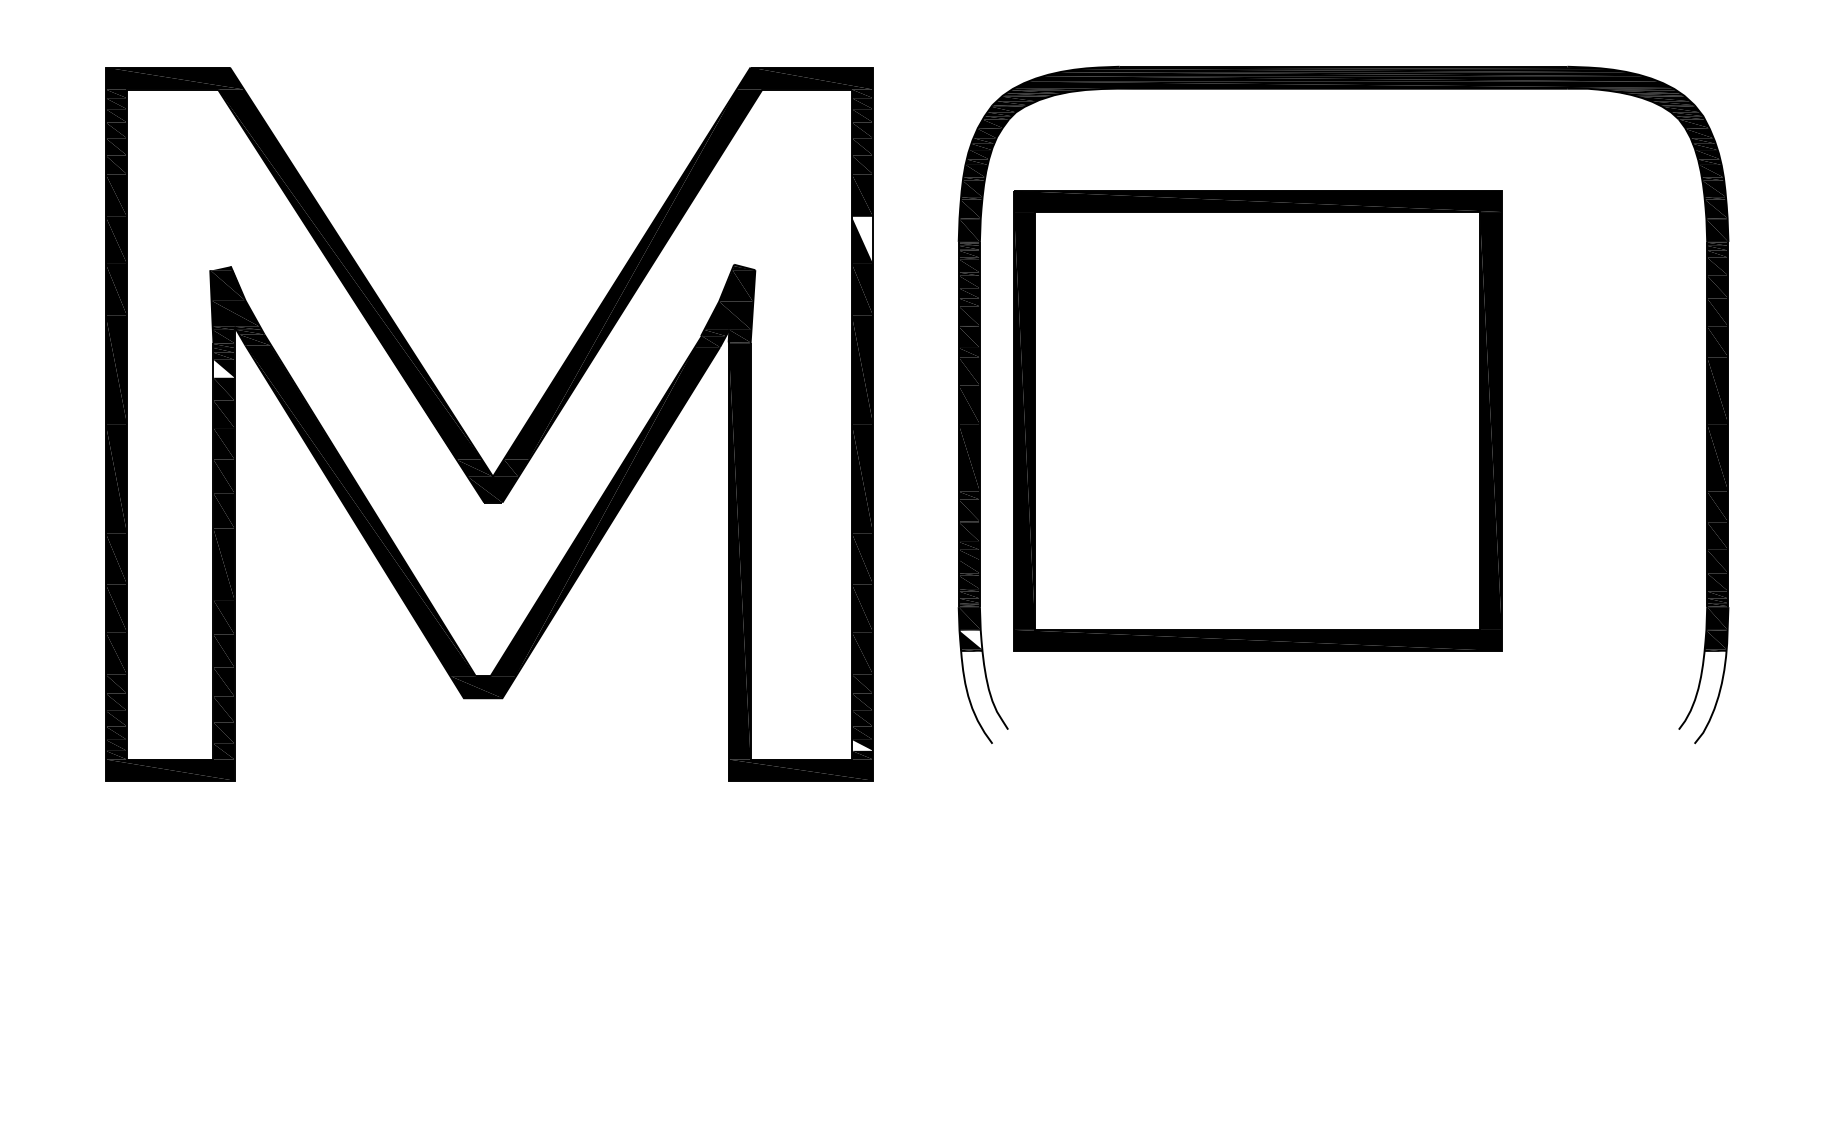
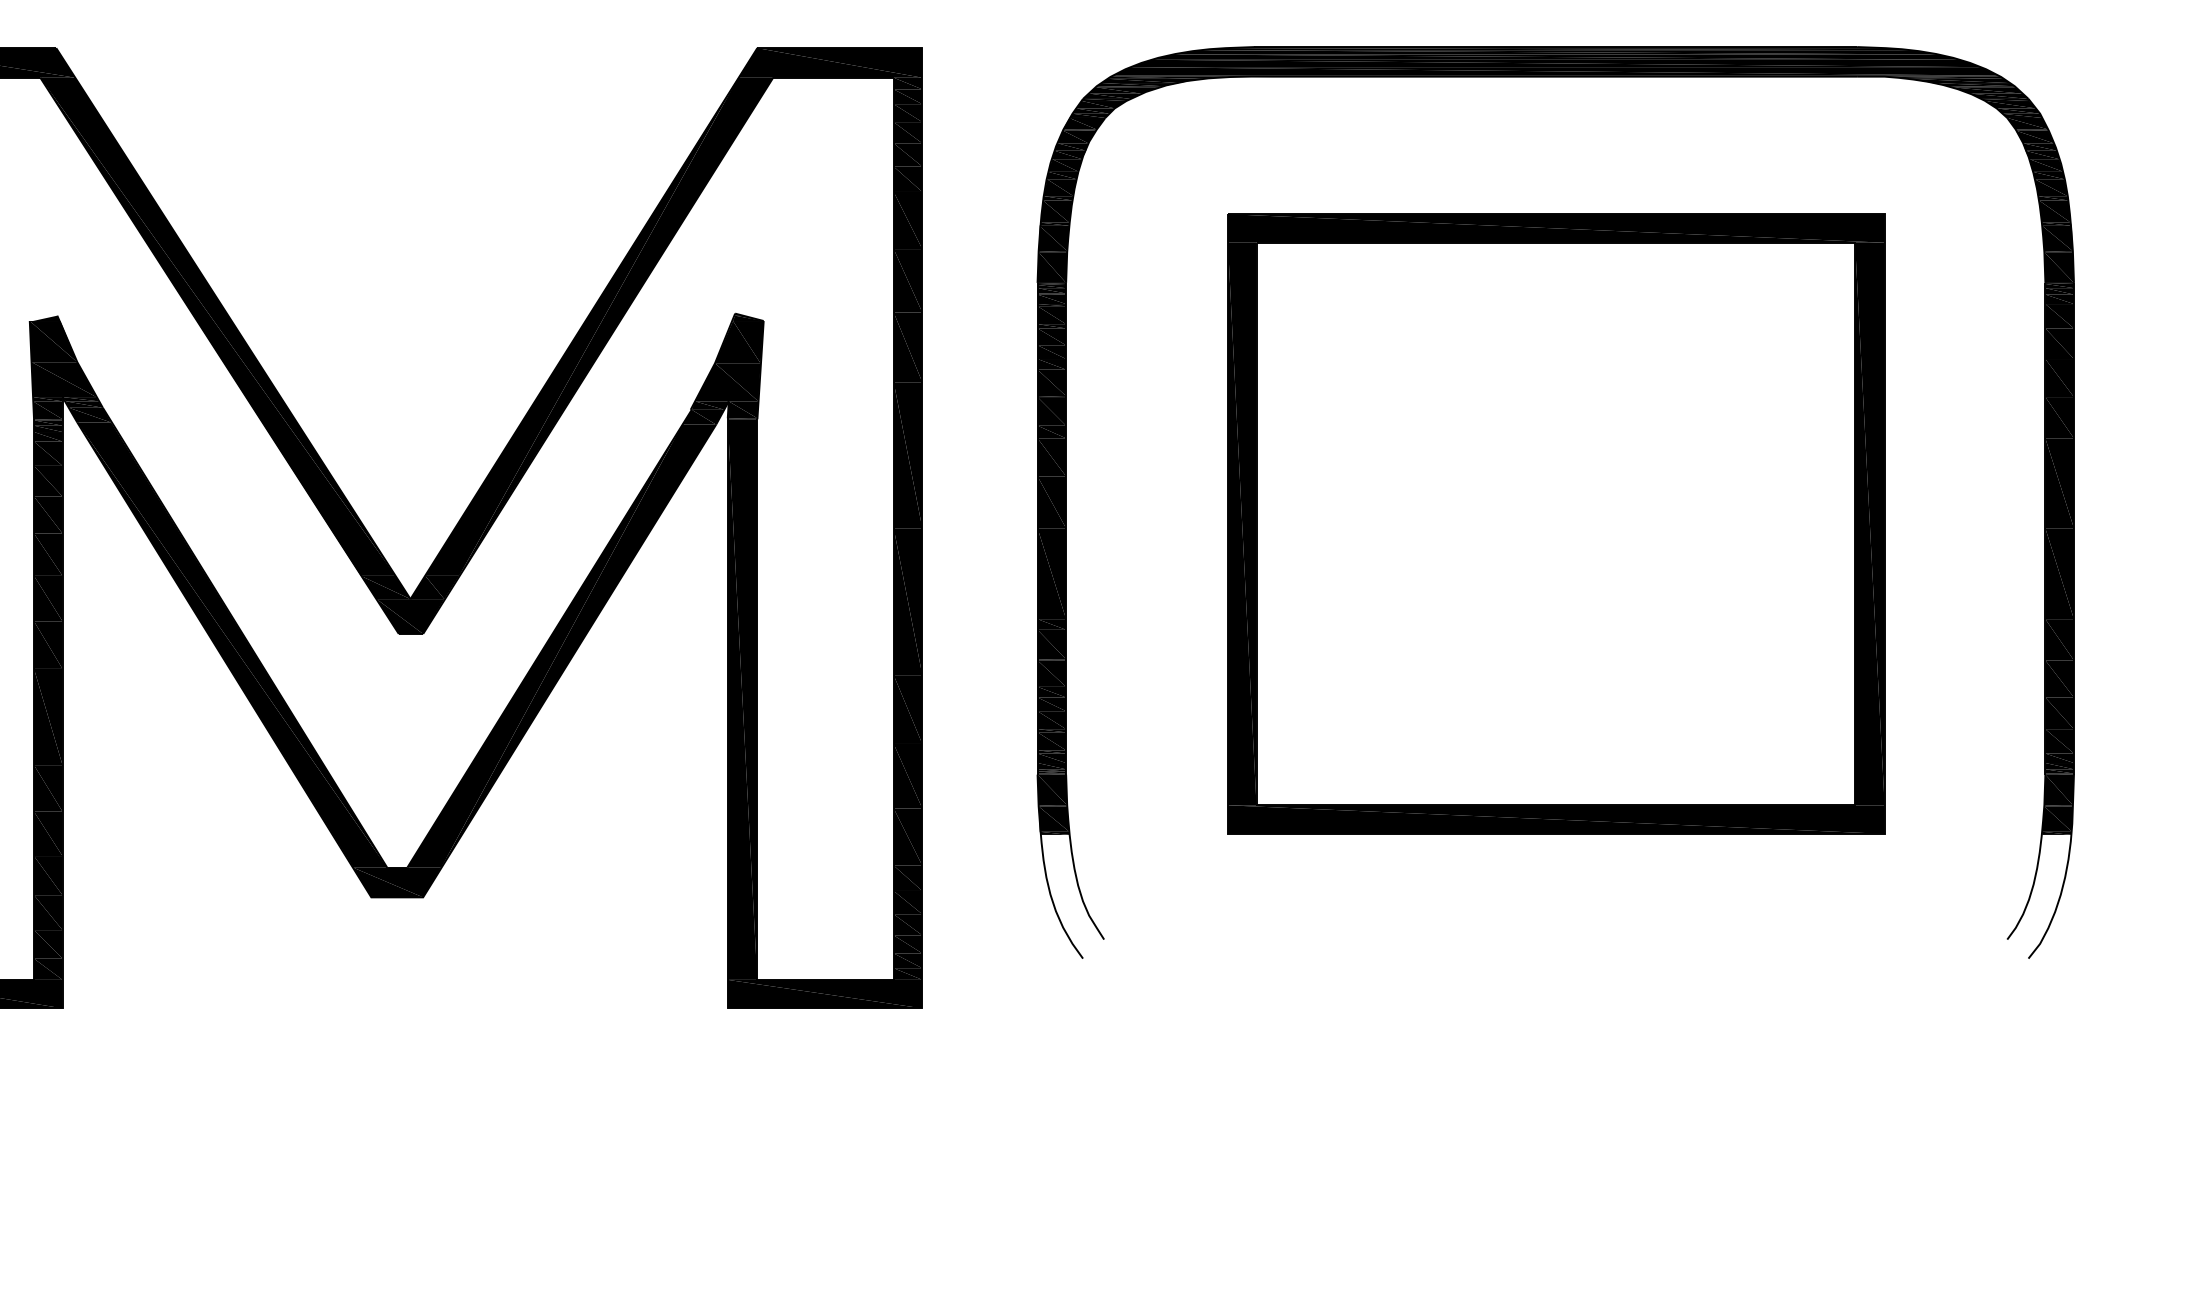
fill: (862, 239) -> (908, 279), added
fill: (223, 368) -> (47, 453), added
part: (1257, 420) -> (1555, 523), moved
fill: (970, 639) -> (1053, 818), added
fill: (862, 744) -> (908, 959), added

